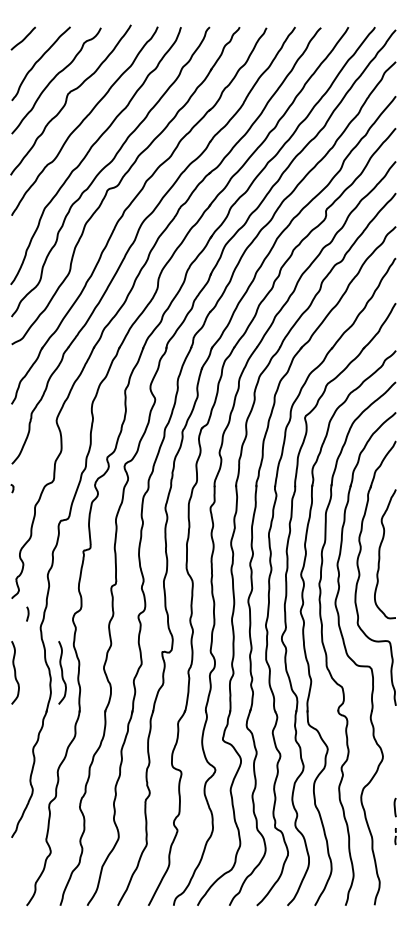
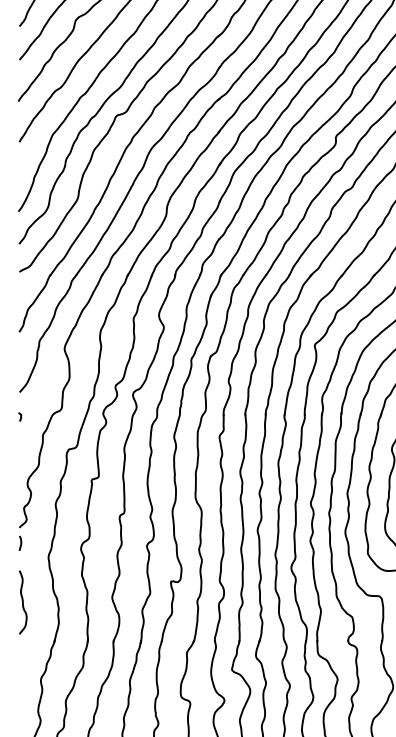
curve: (27, 613) -> (20, 542), moved
curve: (62, 672) -> (70, 602), removed

